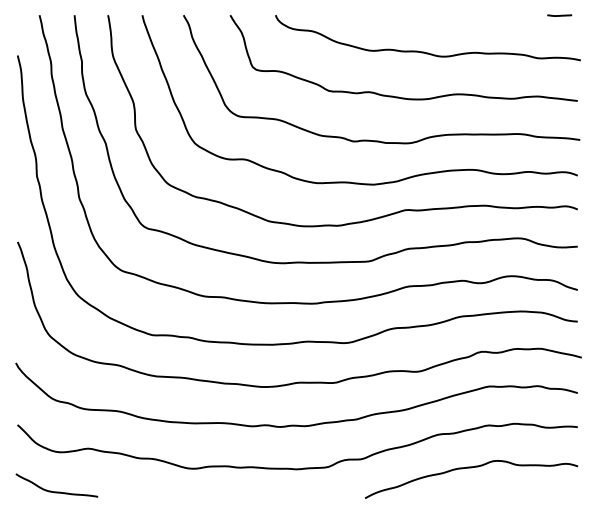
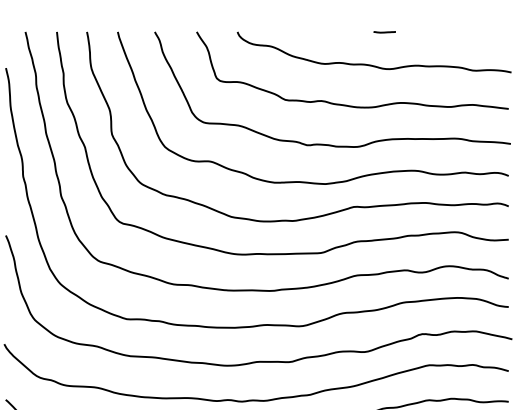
line: (559, 15) -> (384, 32), moved

